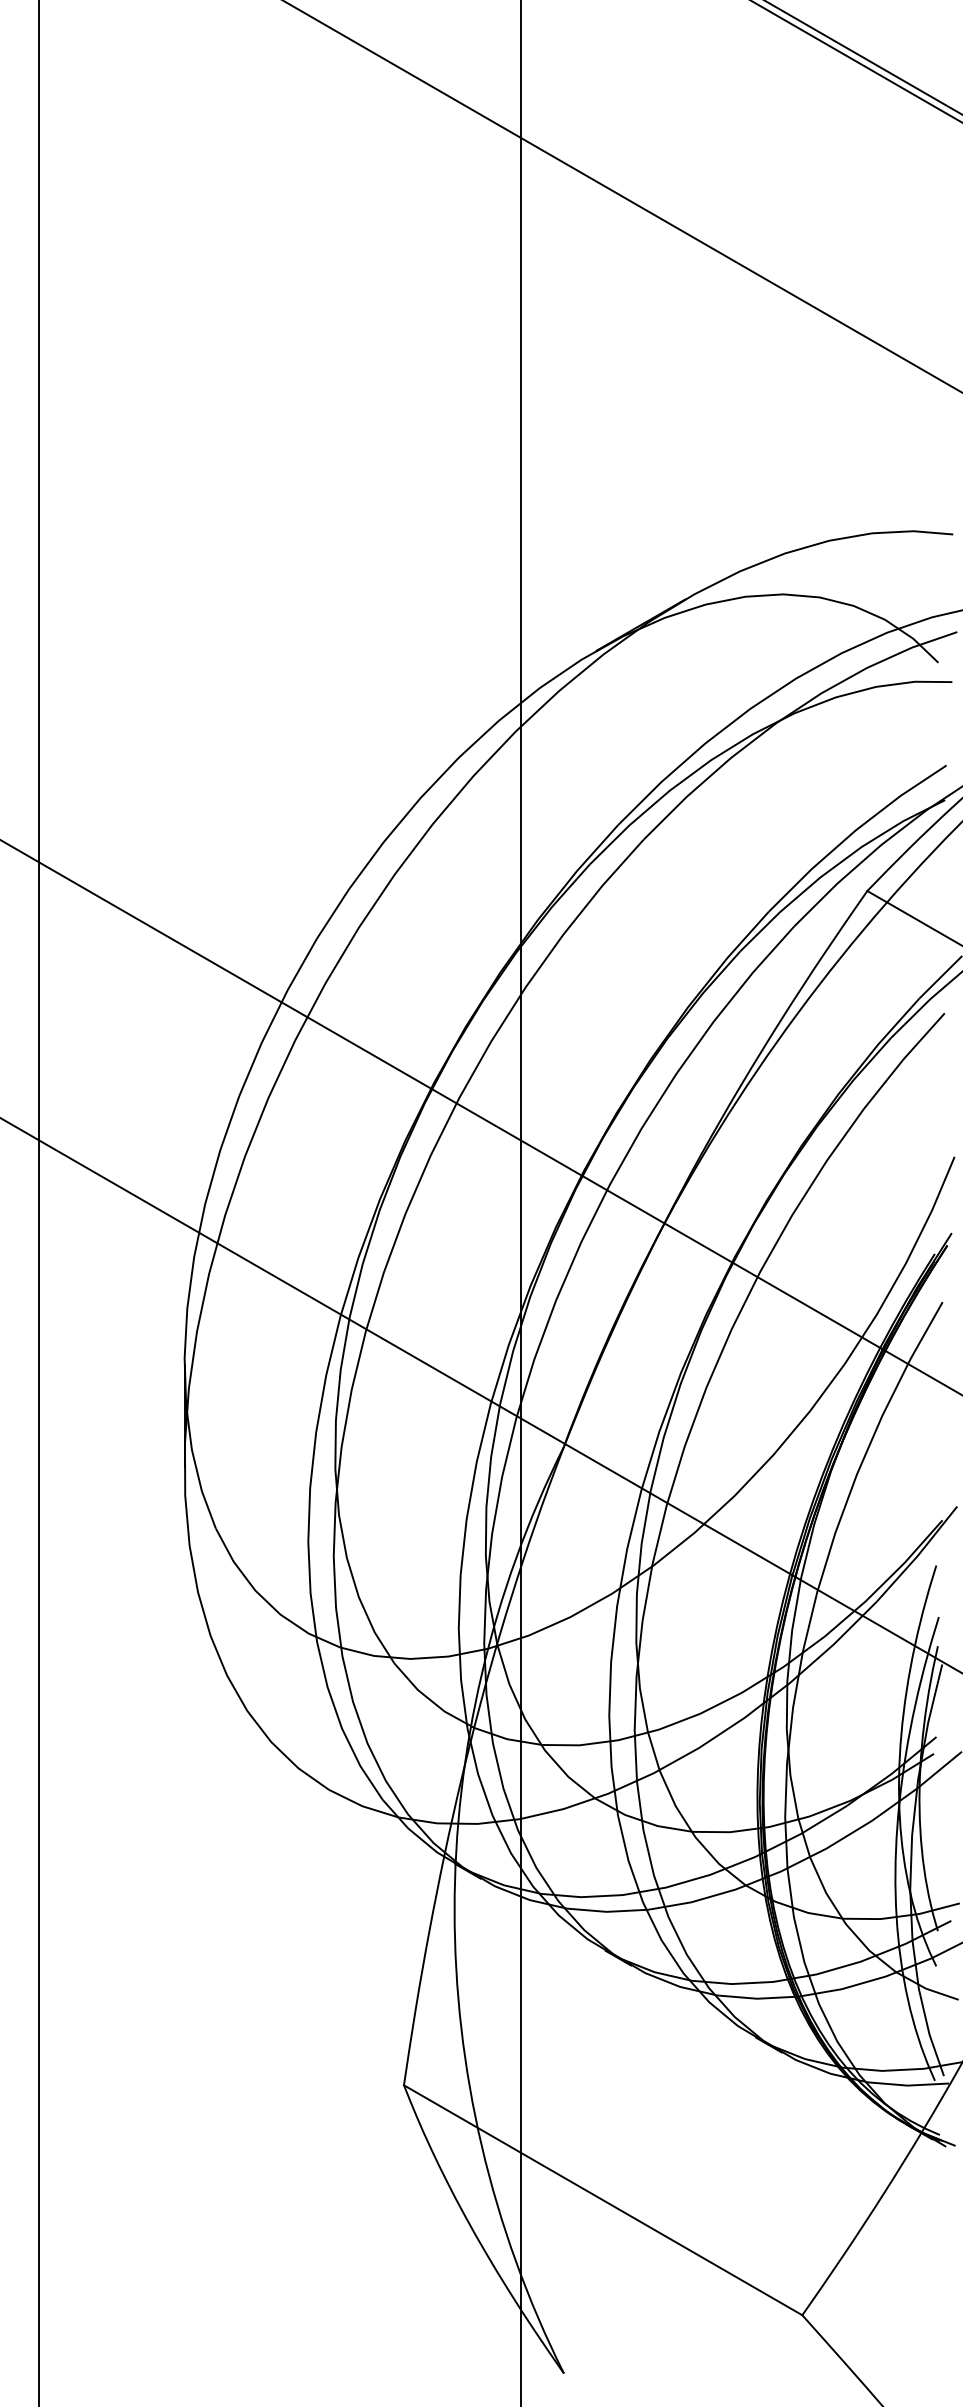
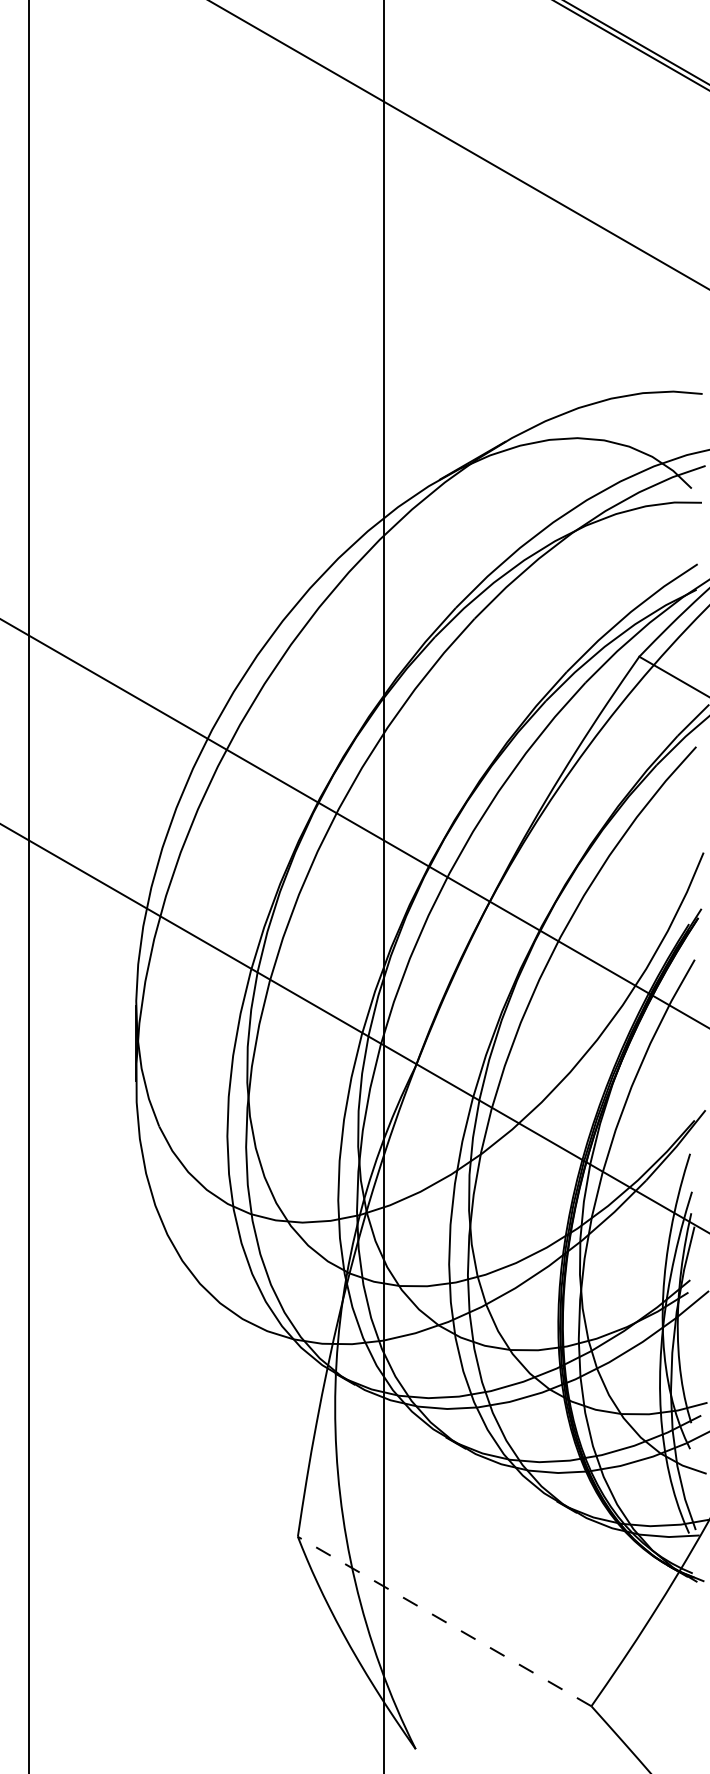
line: (603, 2200) -> (444, 1621), solid -> dashed

